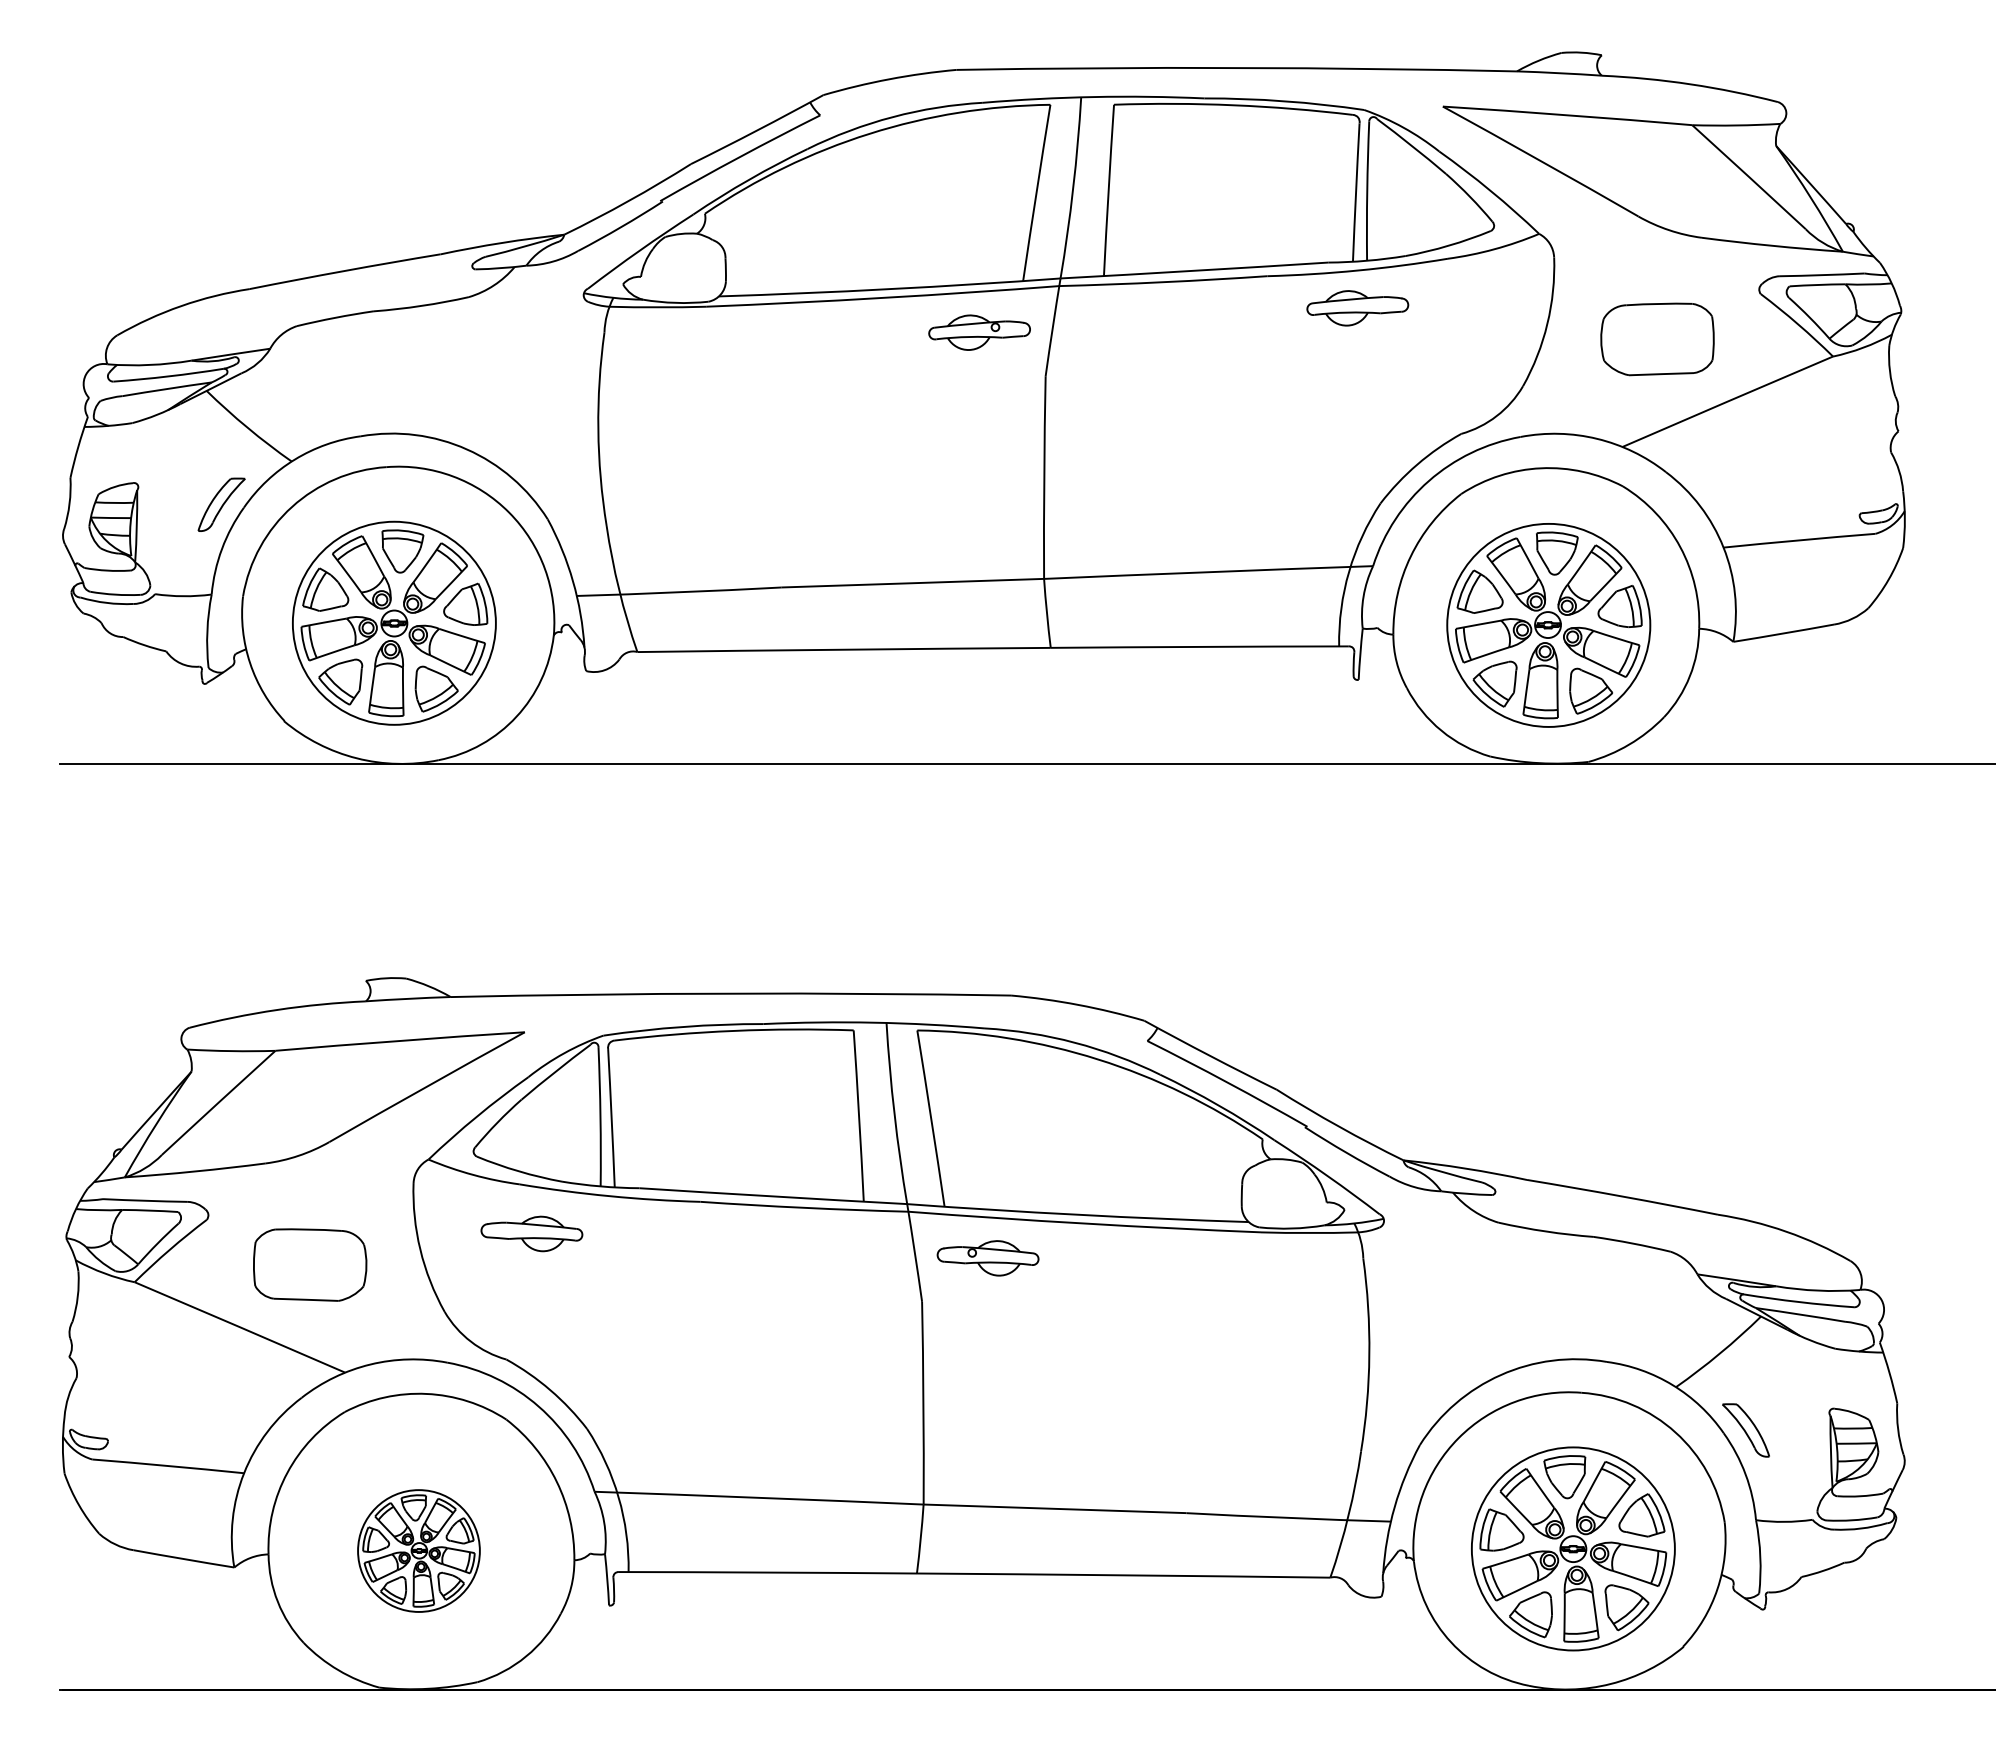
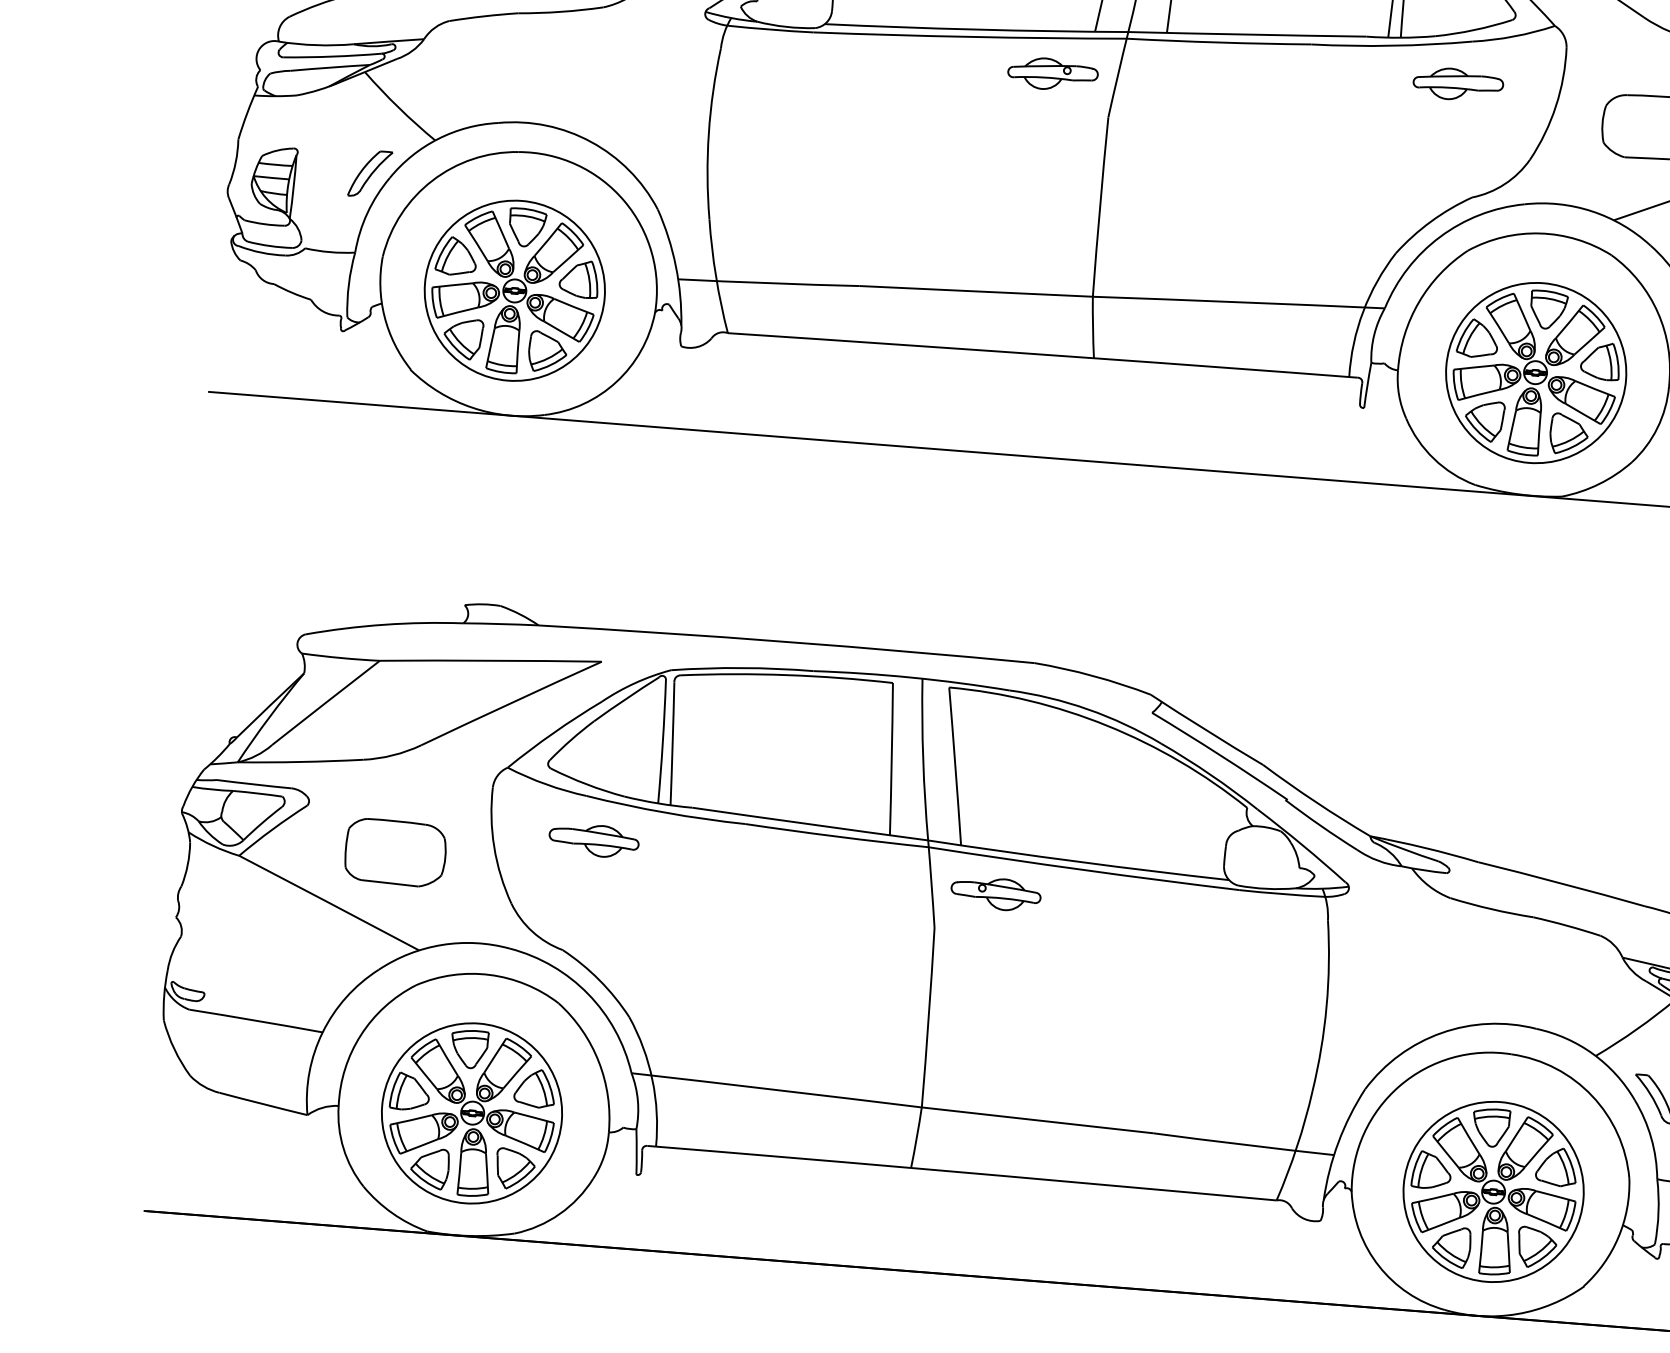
part: (1357, 308) -> (1458, 84), moved
part: (418, 1550) -> (471, 1112), size x1.67

